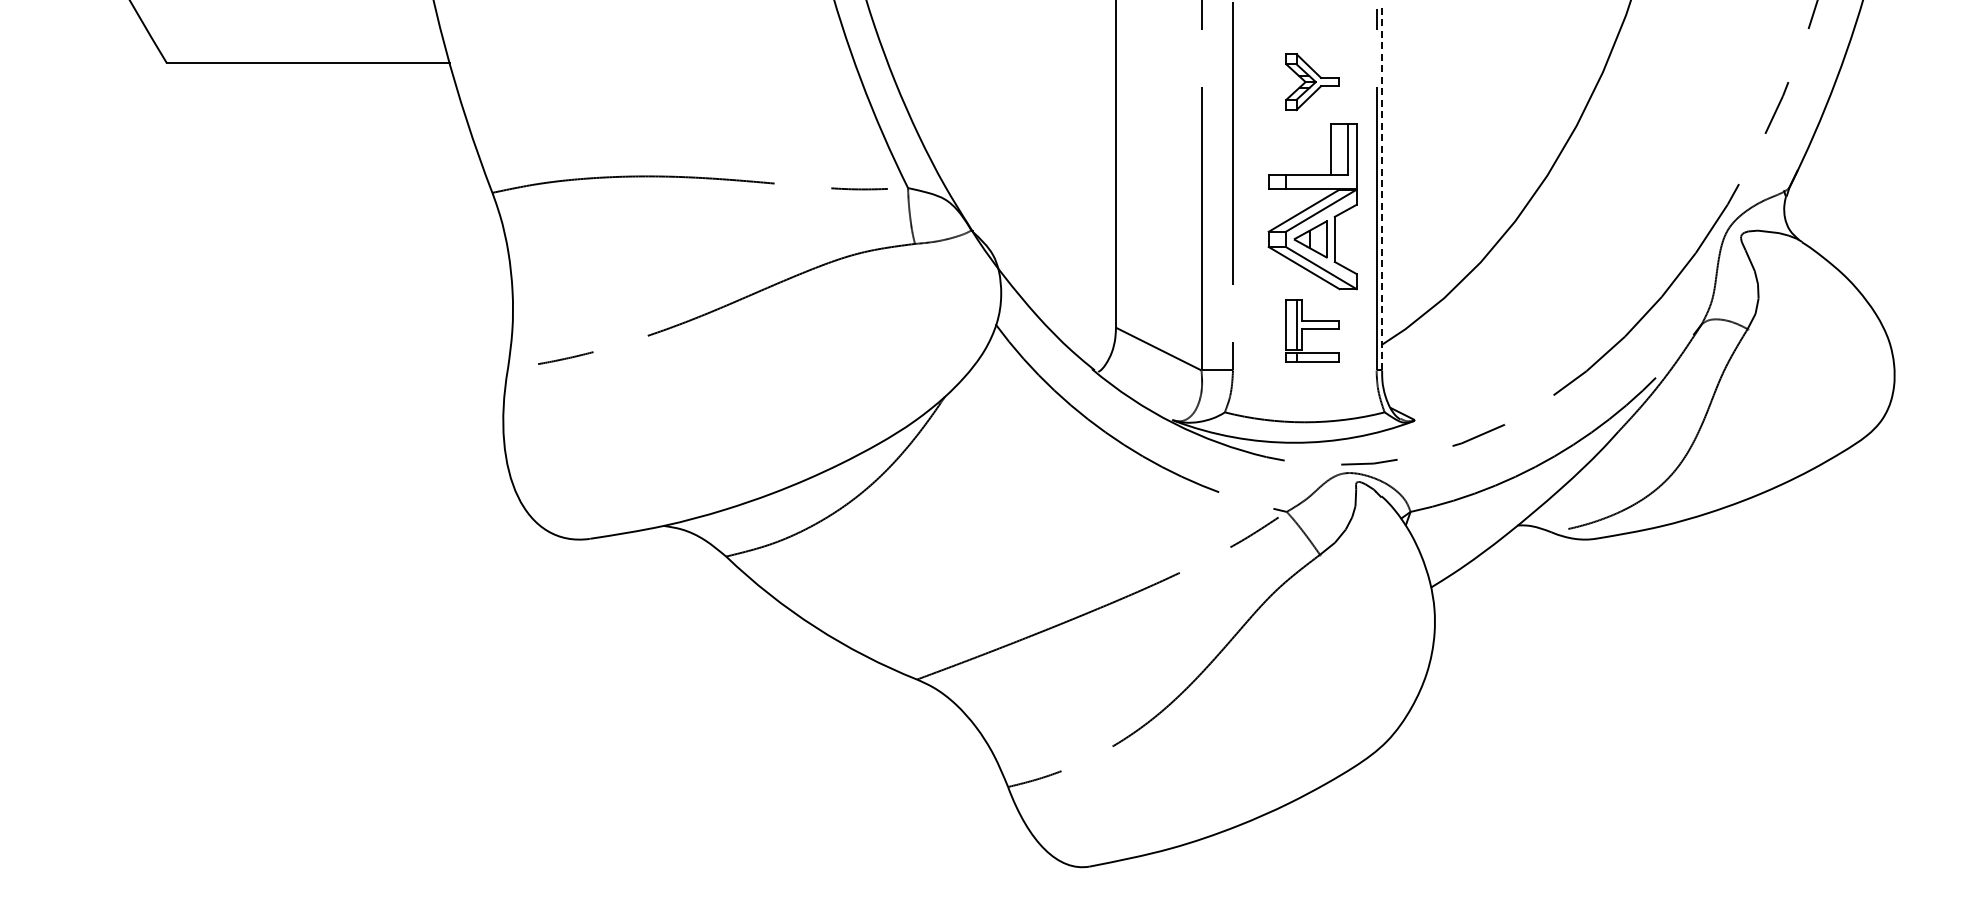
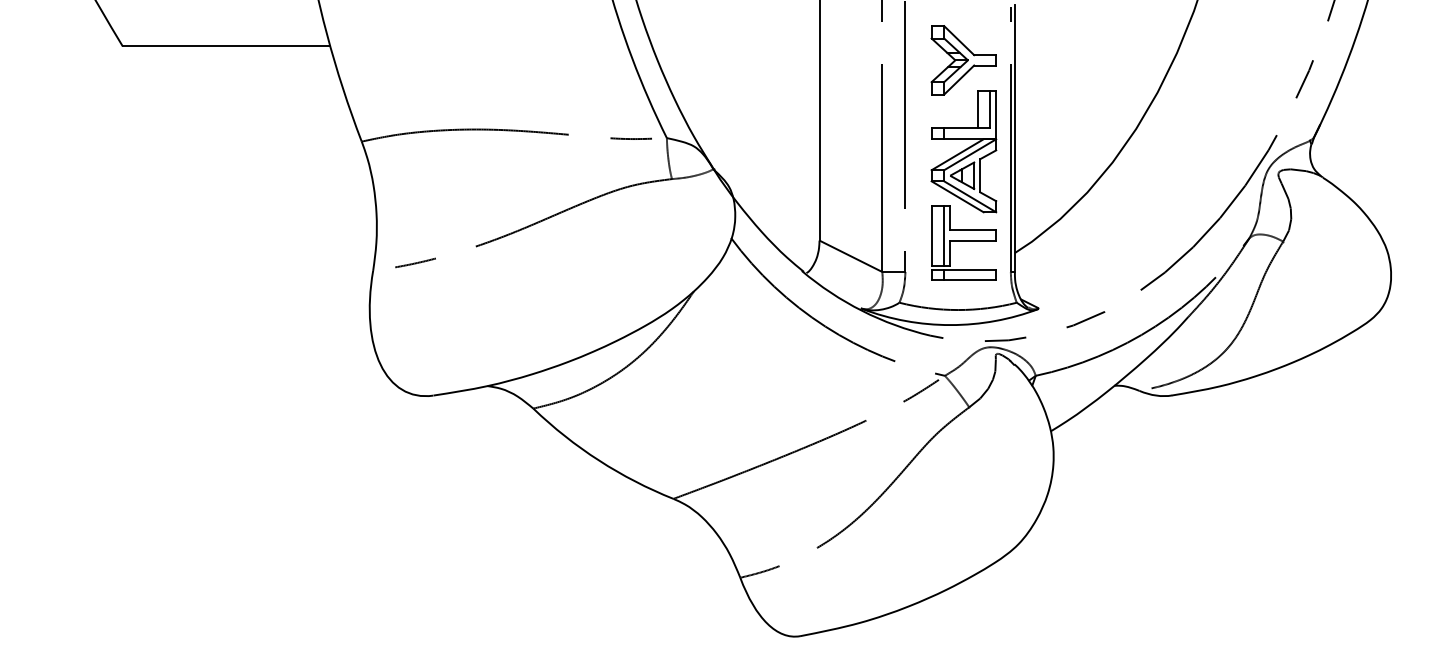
part: (1312, 81) -> (963, 59), size x1.67
line: (1381, 188) -> (1014, 138), dashed -> solid
part: (1312, 330) -> (963, 242), size x1.67

